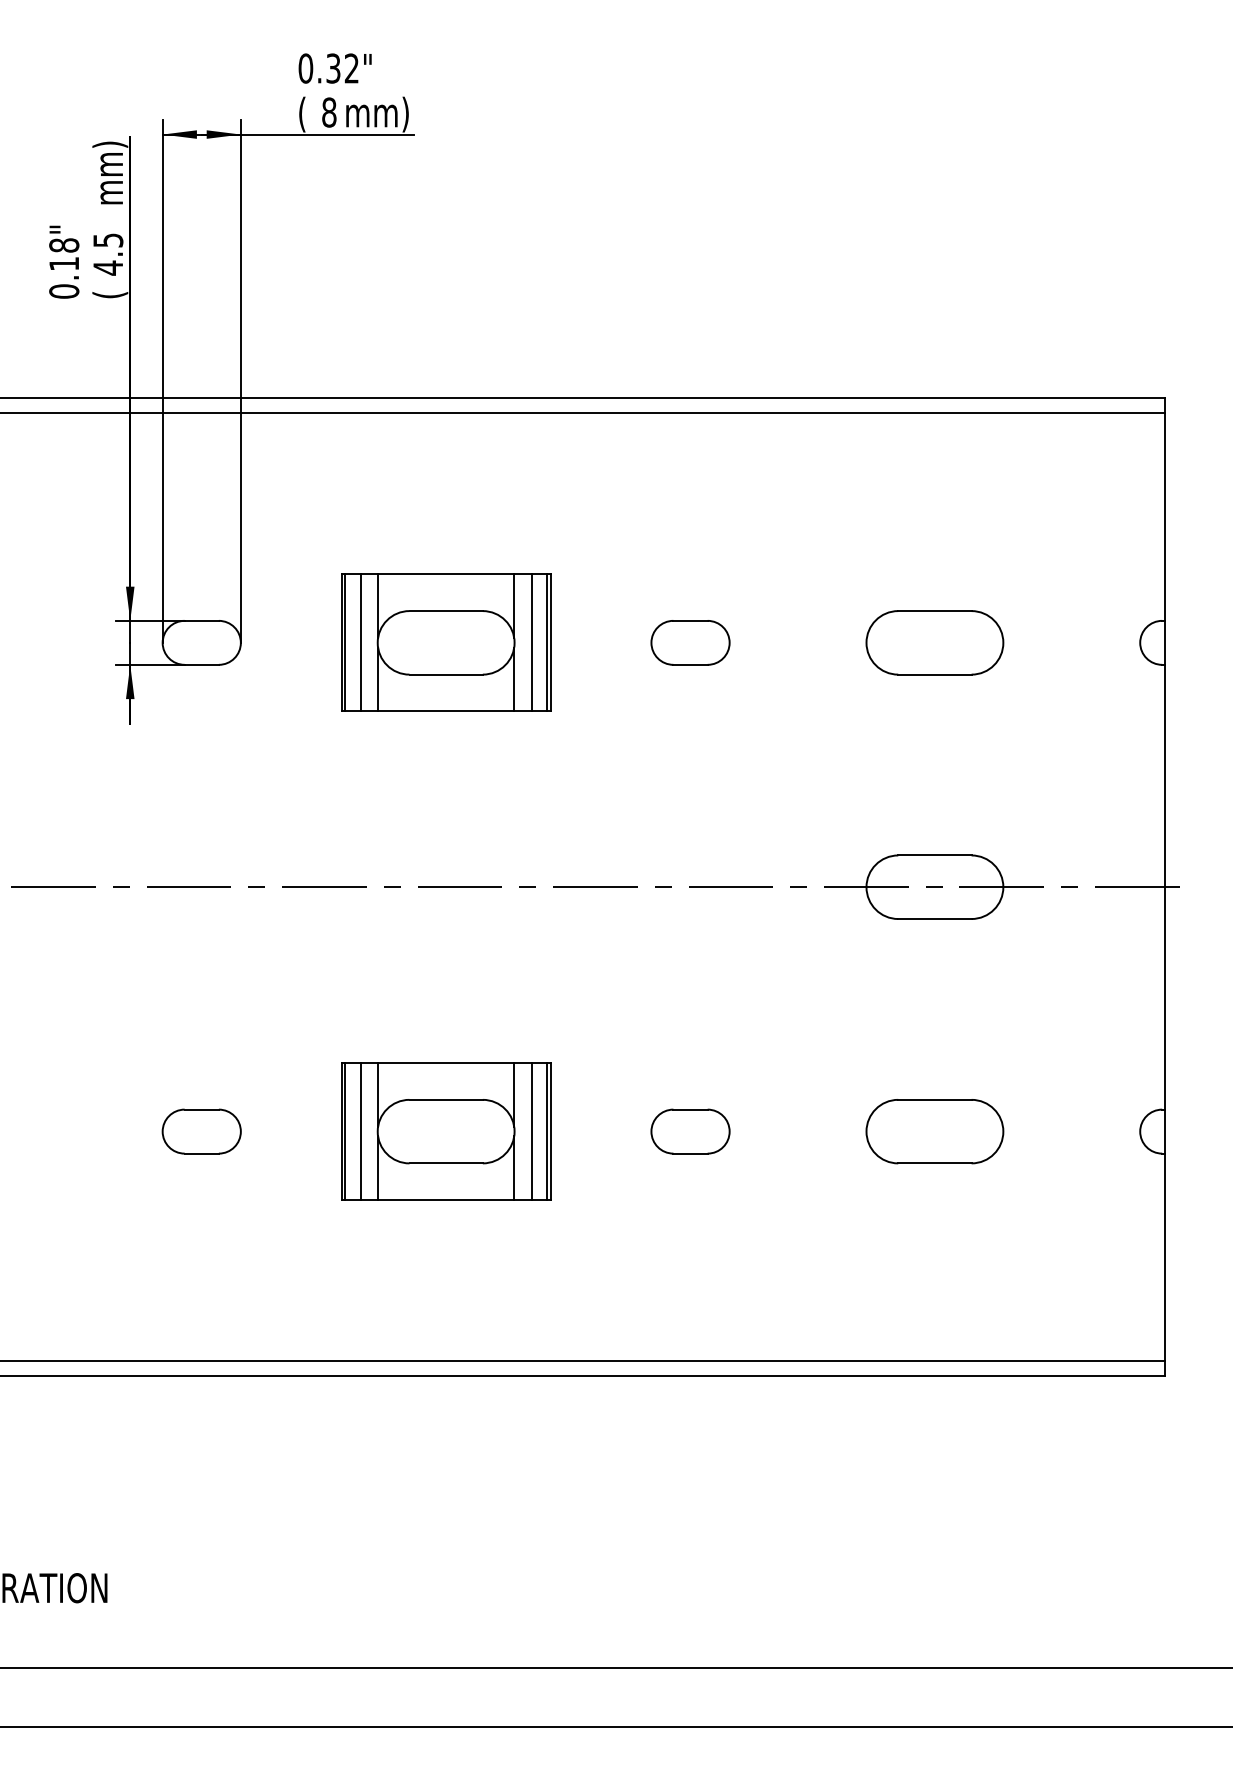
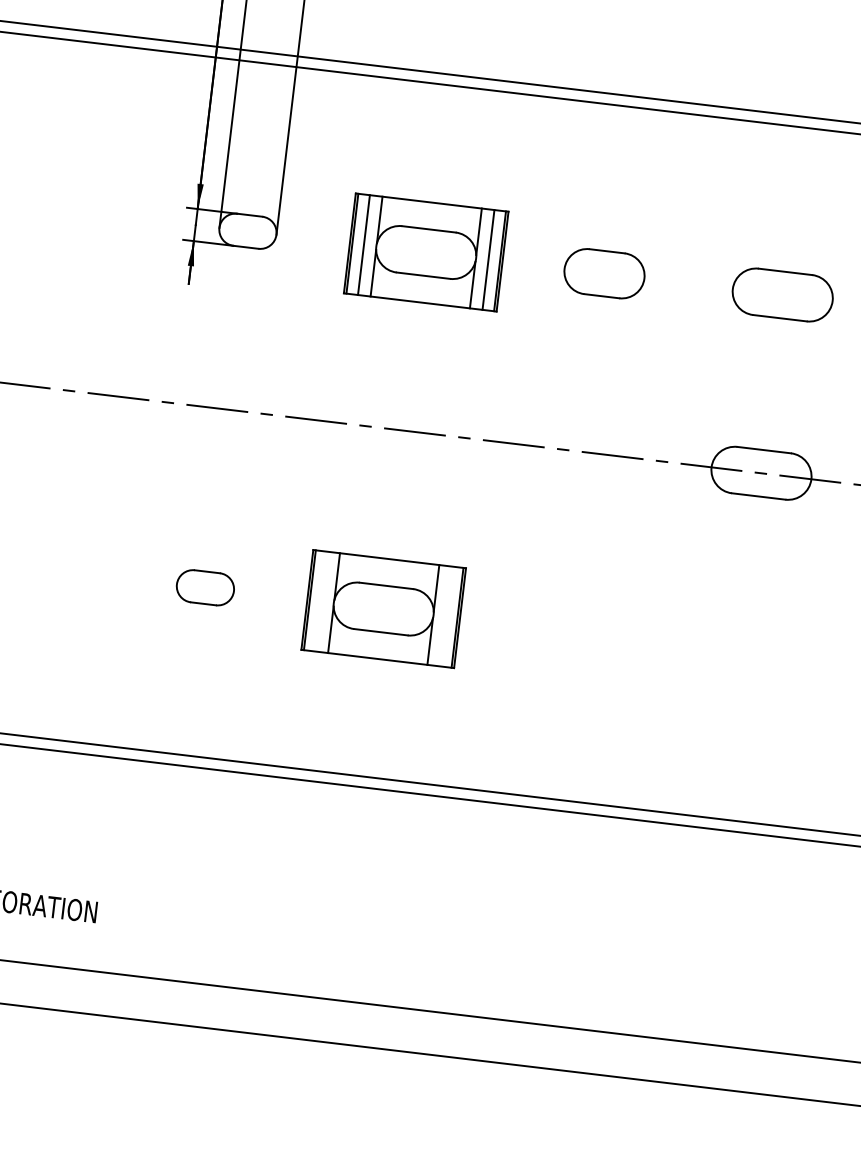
part: (690, 642) -> (604, 273), size x1.4
line: (360, 1131) -> (321, 601), removed
line: (531, 1131) -> (445, 616), removed
part: (690, 1131) -> (561, 630), removed
part: (934, 1131) -> (739, 651), removed

